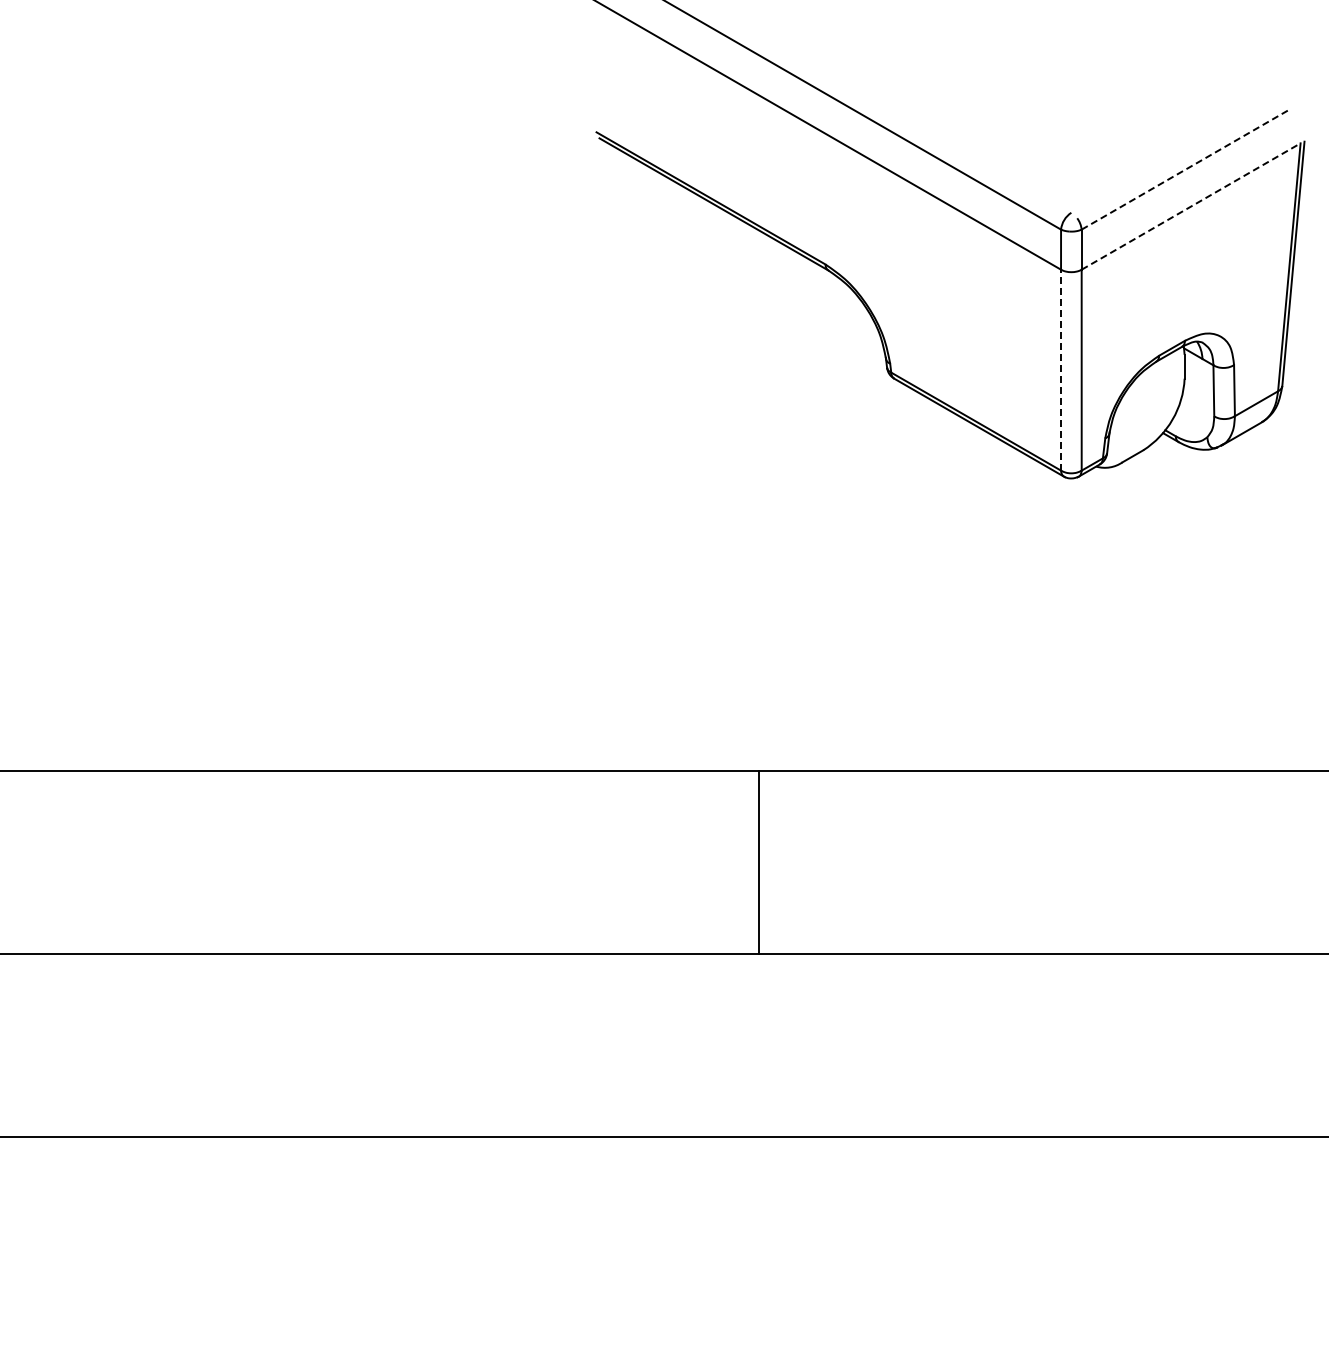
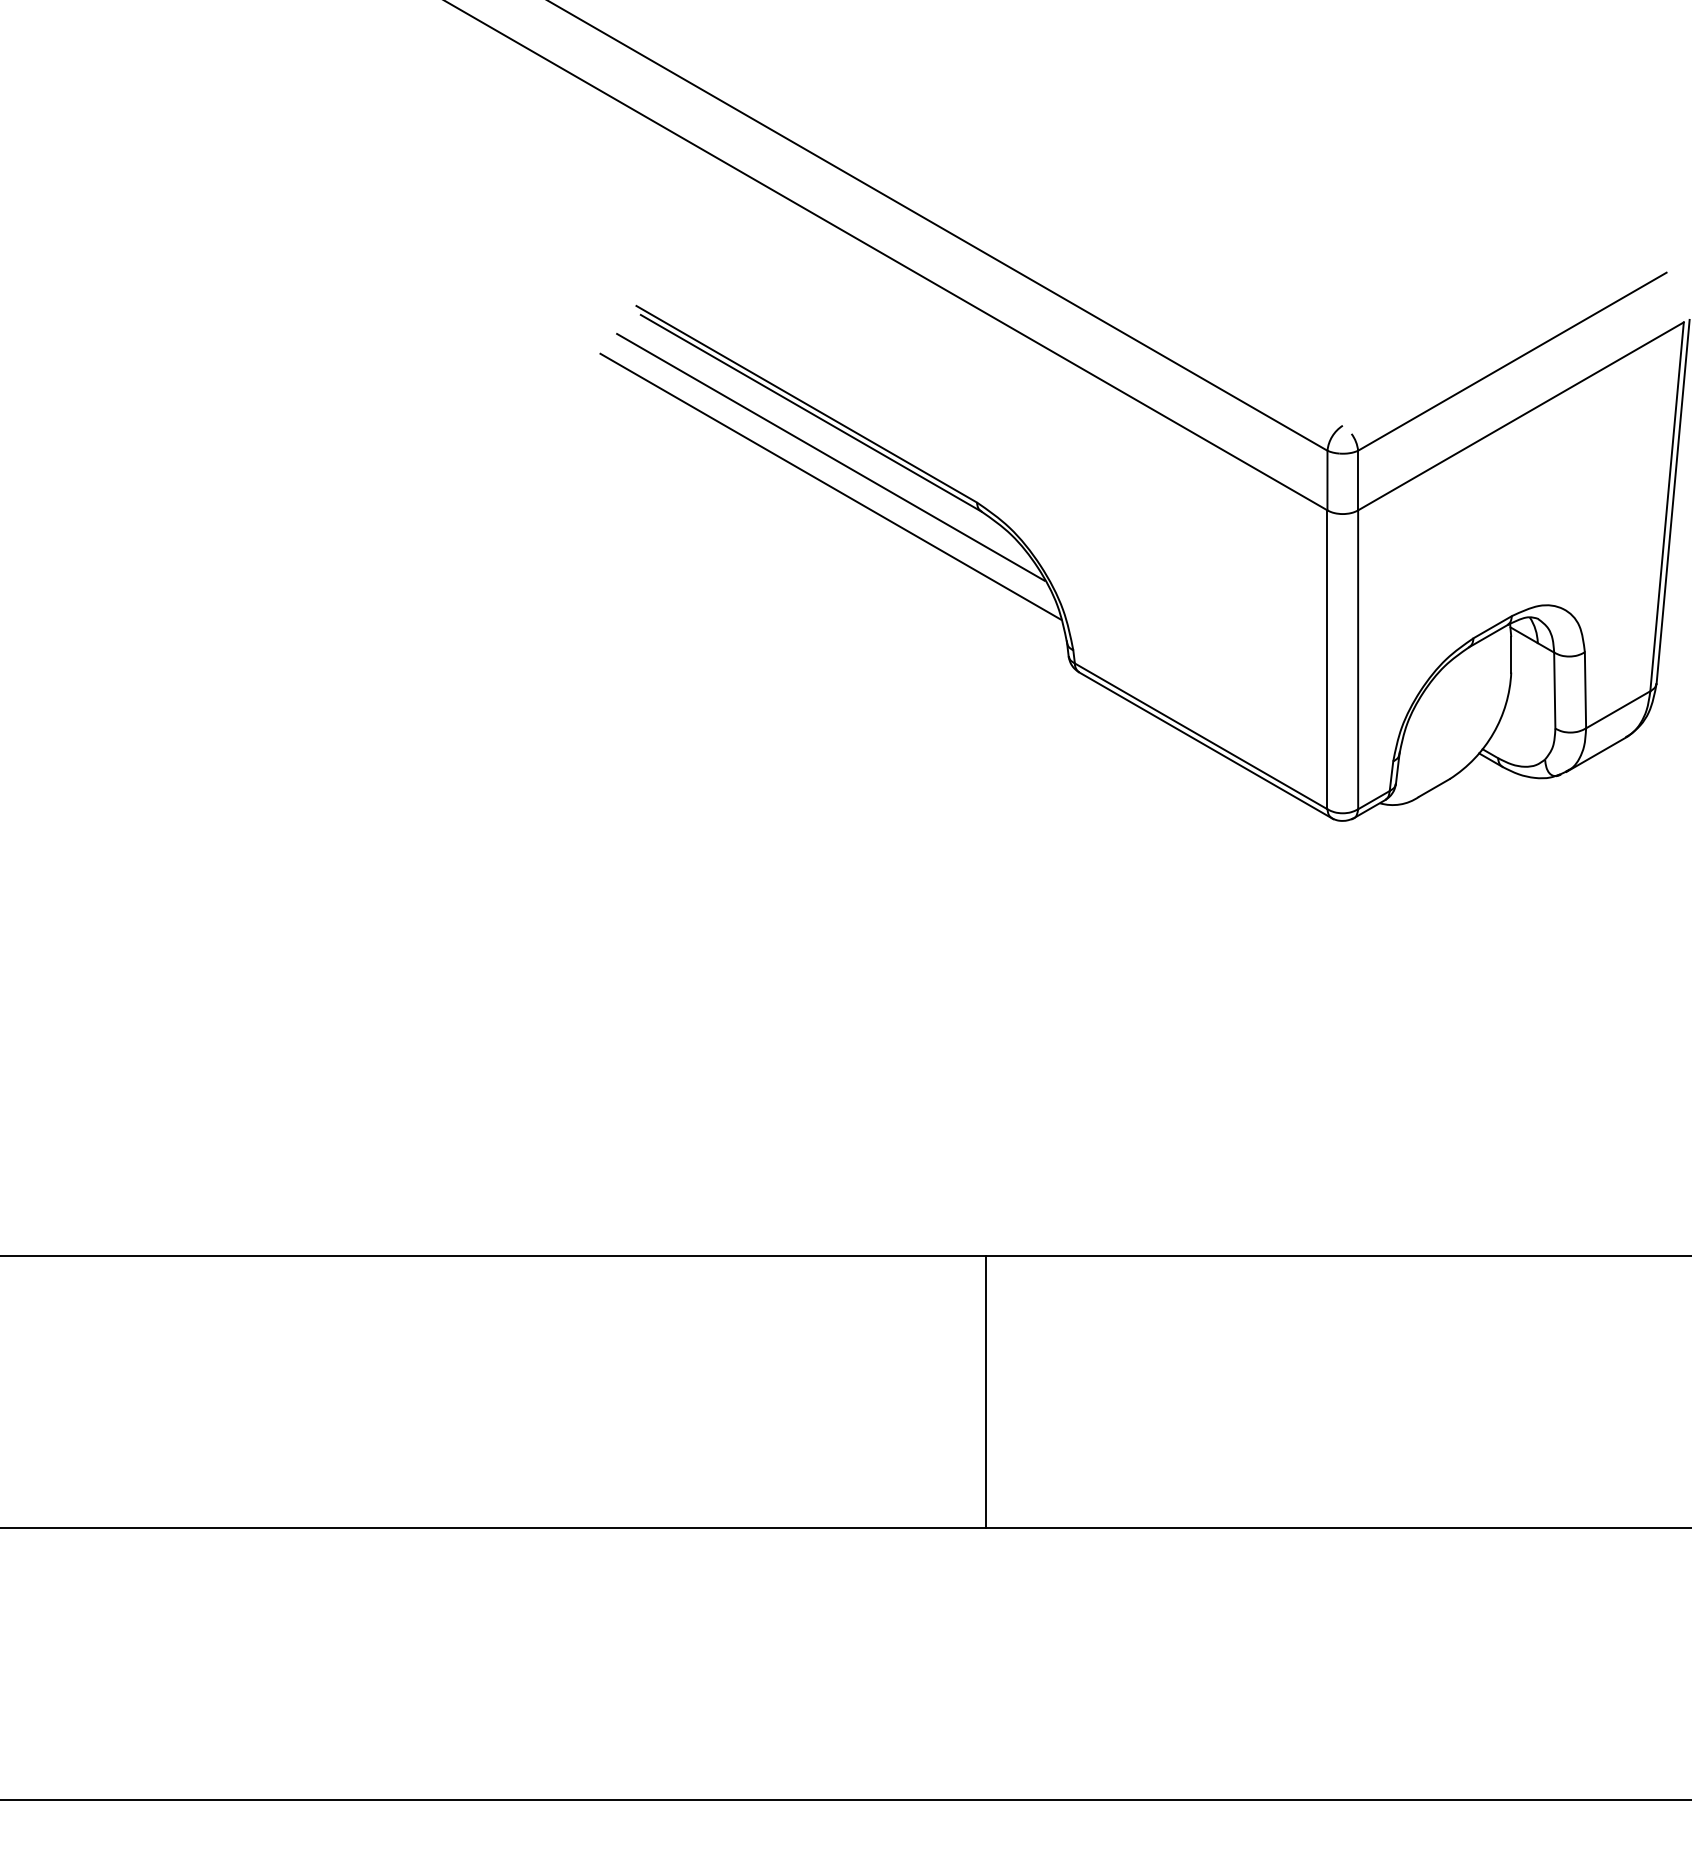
line: (1185, 169) -> (1512, 361), dashed -> solid
line: (1191, 206) -> (1521, 416), dashed -> solid
line: (726, 234) -> (829, 457), added
line: (726, 253) -> (829, 486), added
line: (1061, 369) -> (1328, 658), dashed -> solid
line: (758, 862) -> (985, 1392), moved

